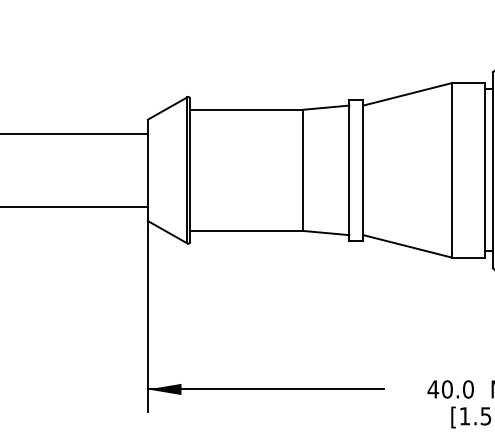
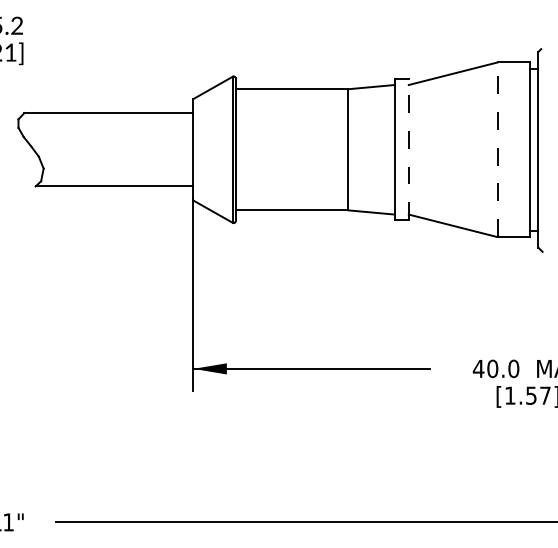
line: (363, 170) -> (408, 149), solid -> dashed
line: (452, 170) -> (497, 149), solid -> dashed

